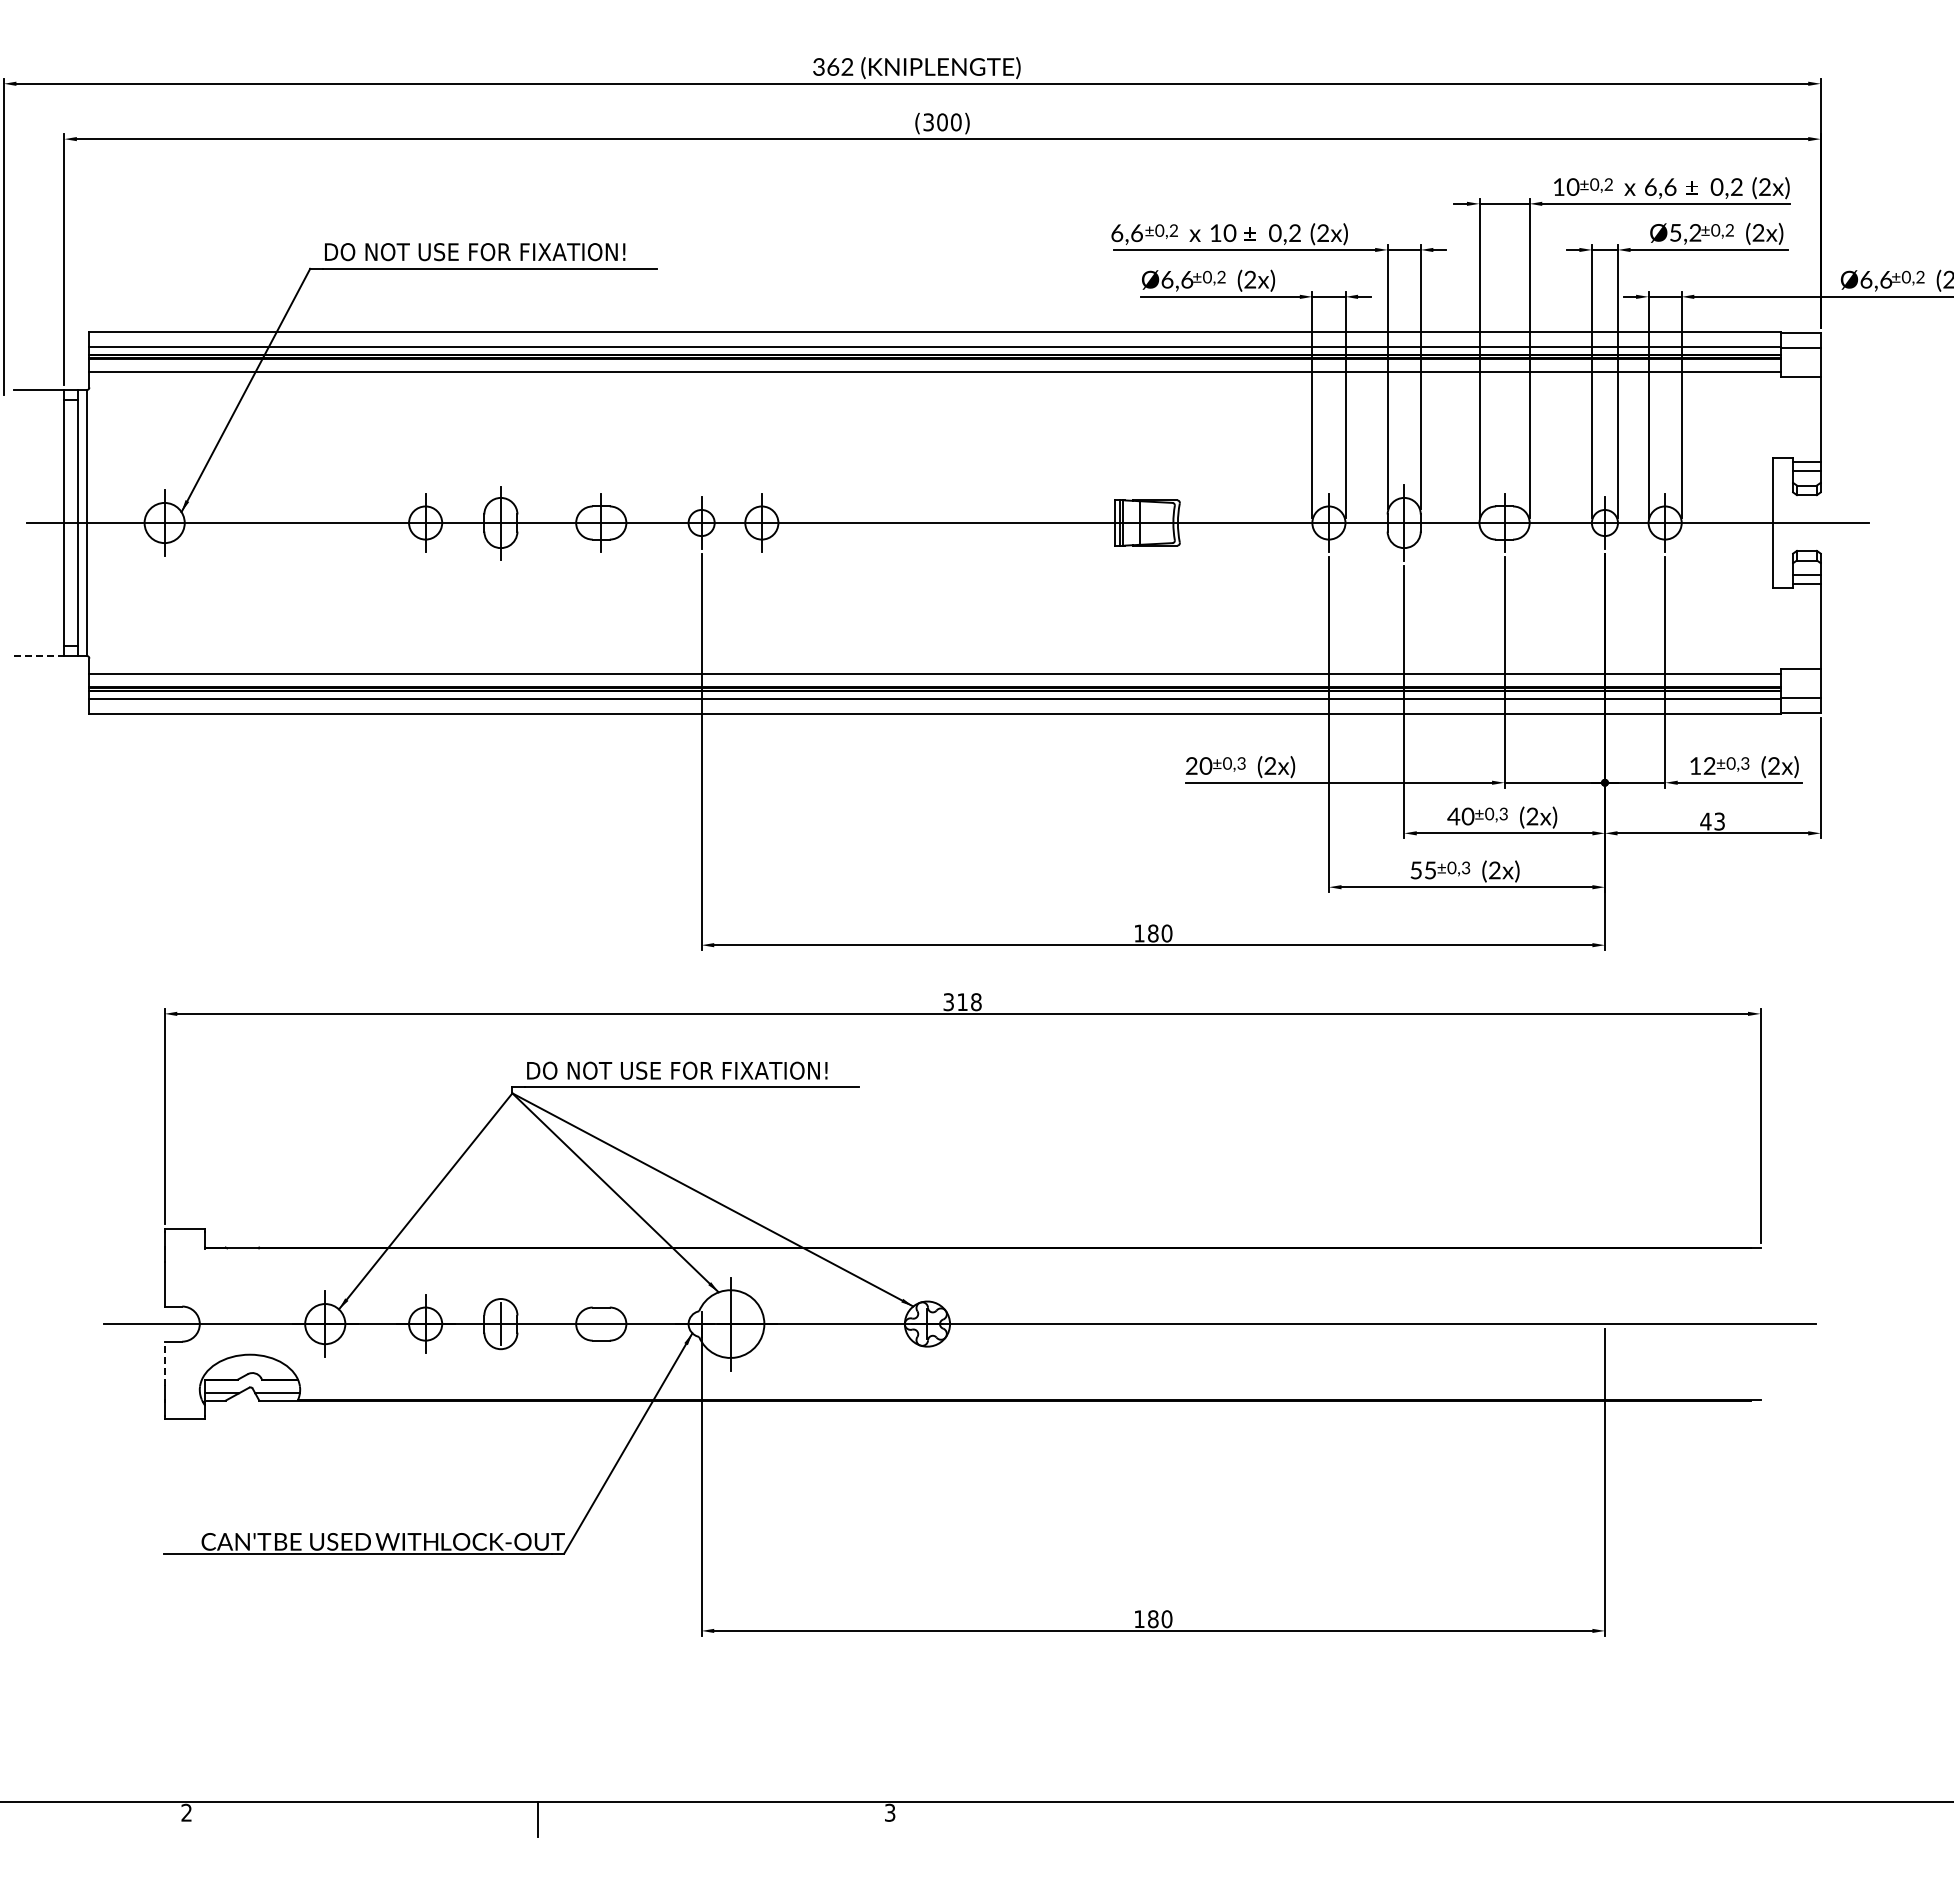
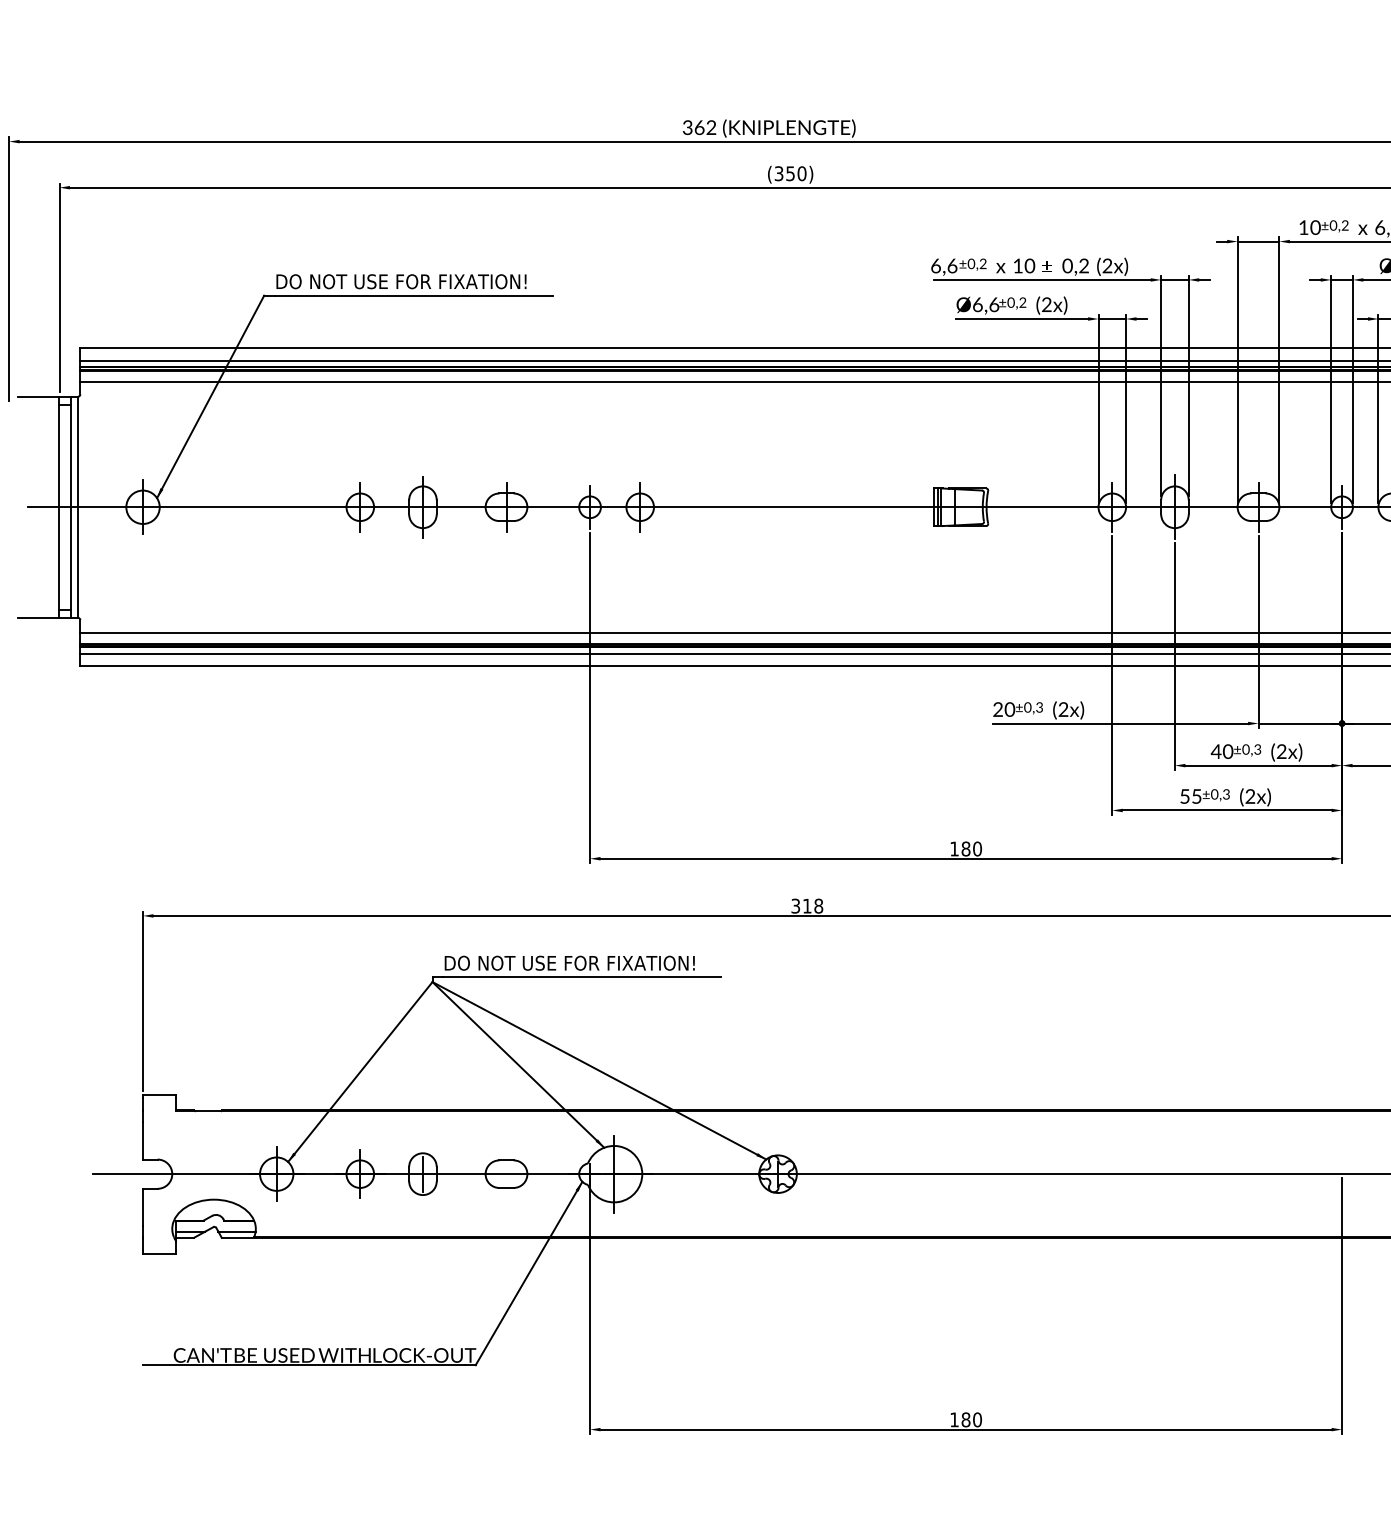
text: (942, 122) -> (790, 173), (300) -> (350)
line: (39, 656) -> (38, 618), dashed -> solid
line: (164, 1363) -> (142, 1206), dashed -> solid

